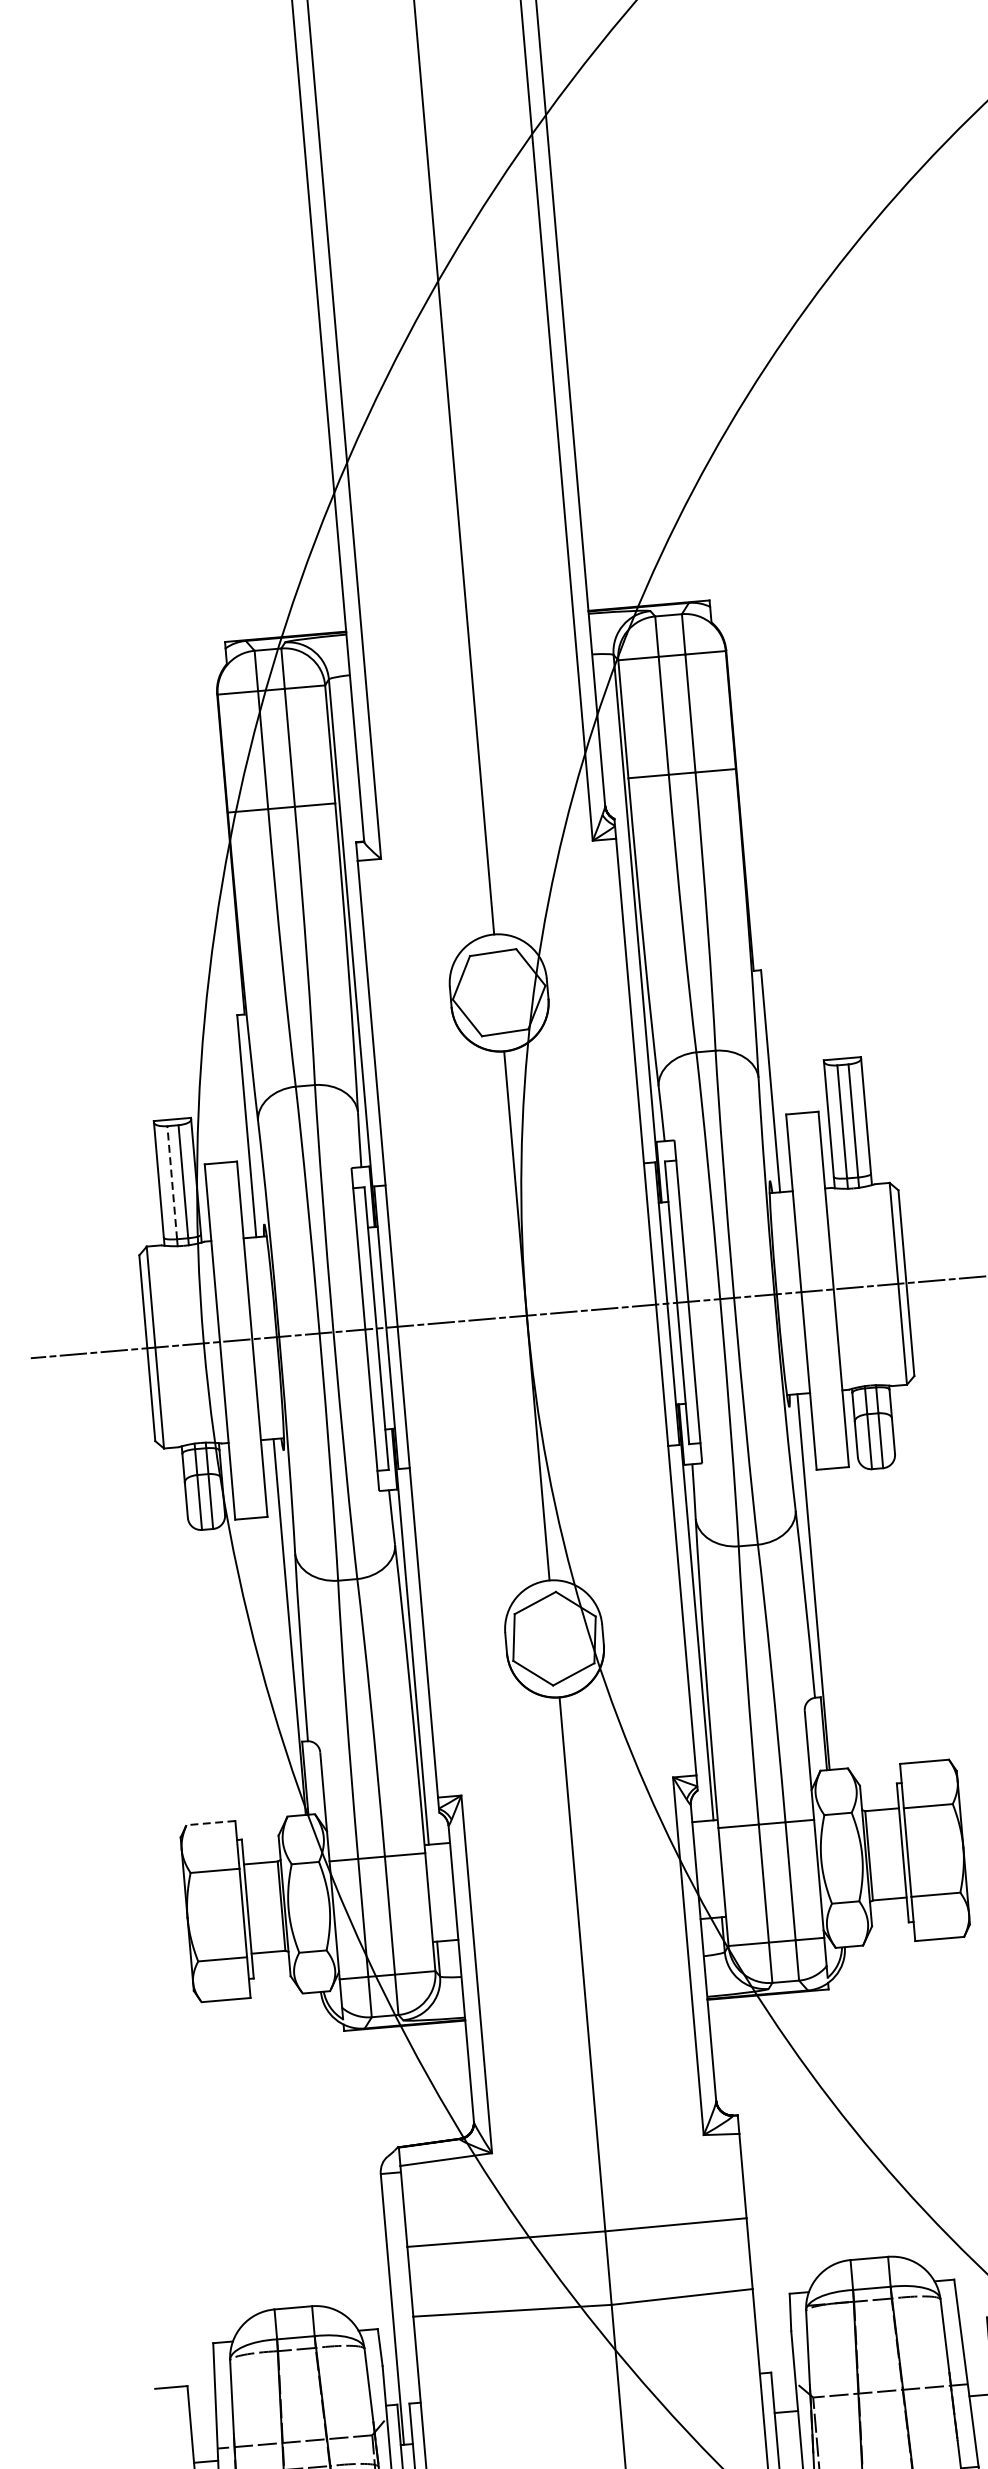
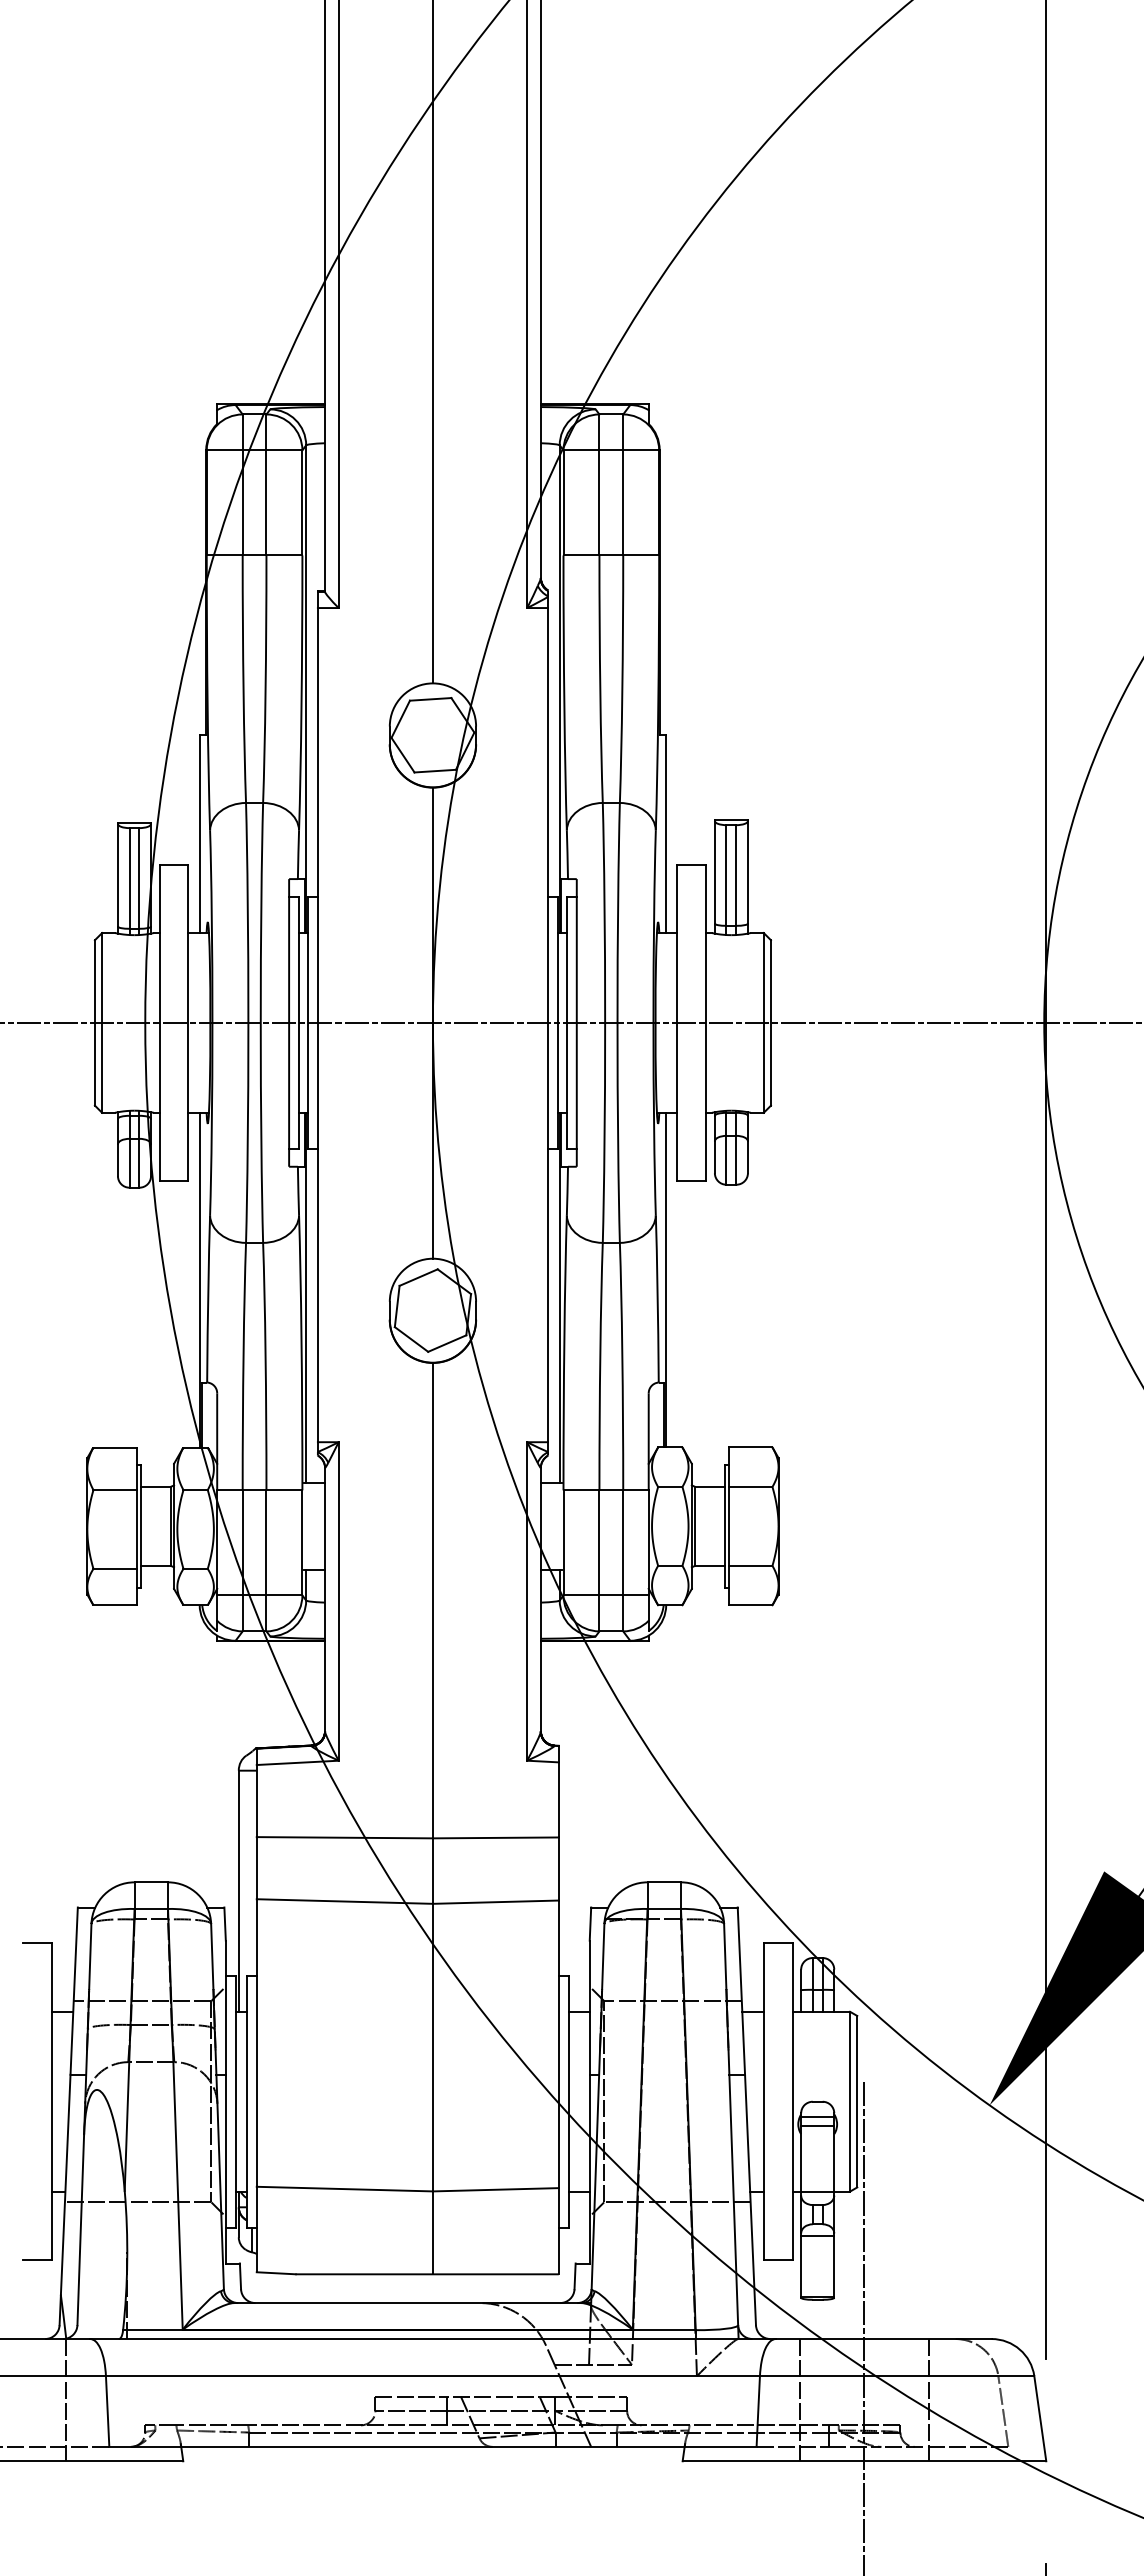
line: (172, 1181) -> (129, 877), dashed -> solid
line: (211, 1823) -> (115, 1447), dashed -> solid

